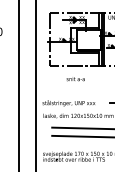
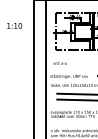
text: (75, 79) -> (59, 63), moved

